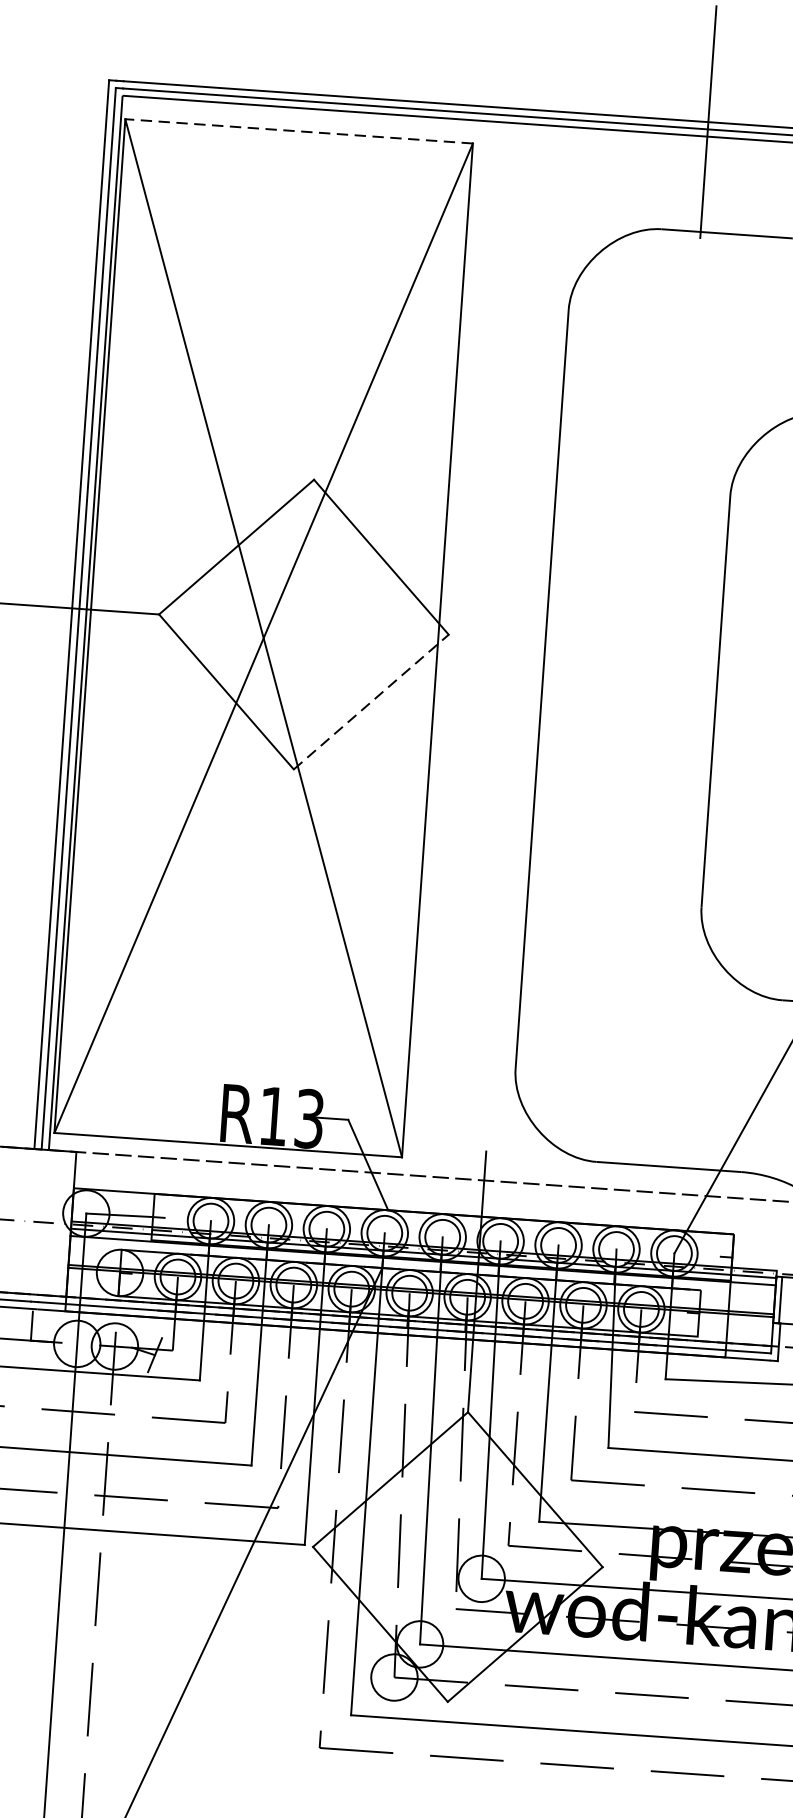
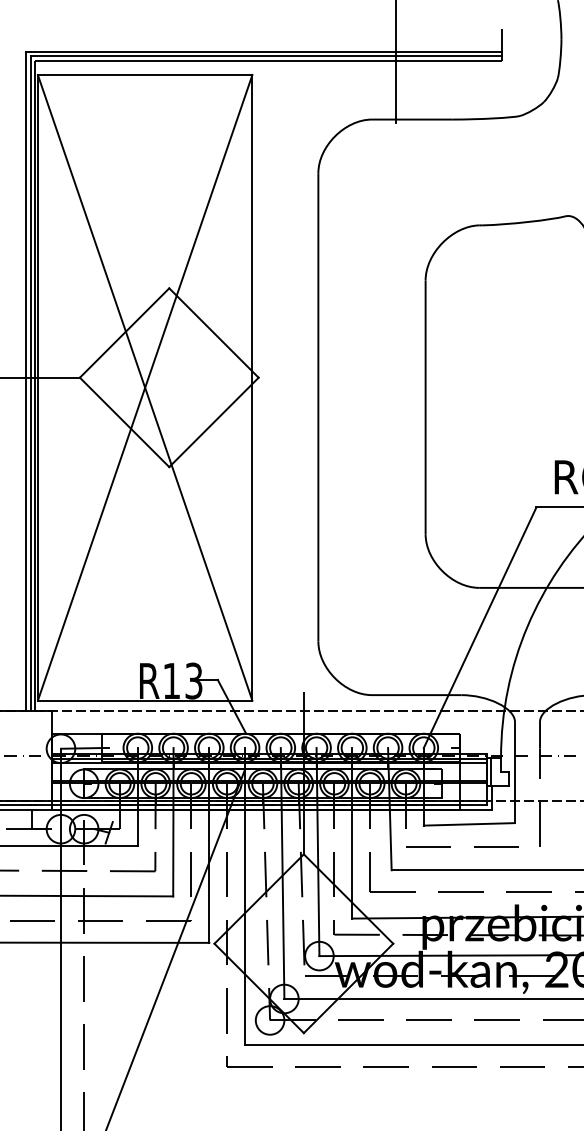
line: (298, 132) -> (144, 75), dashed -> solid
line: (372, 702) -> (214, 422), dashed -> solid

